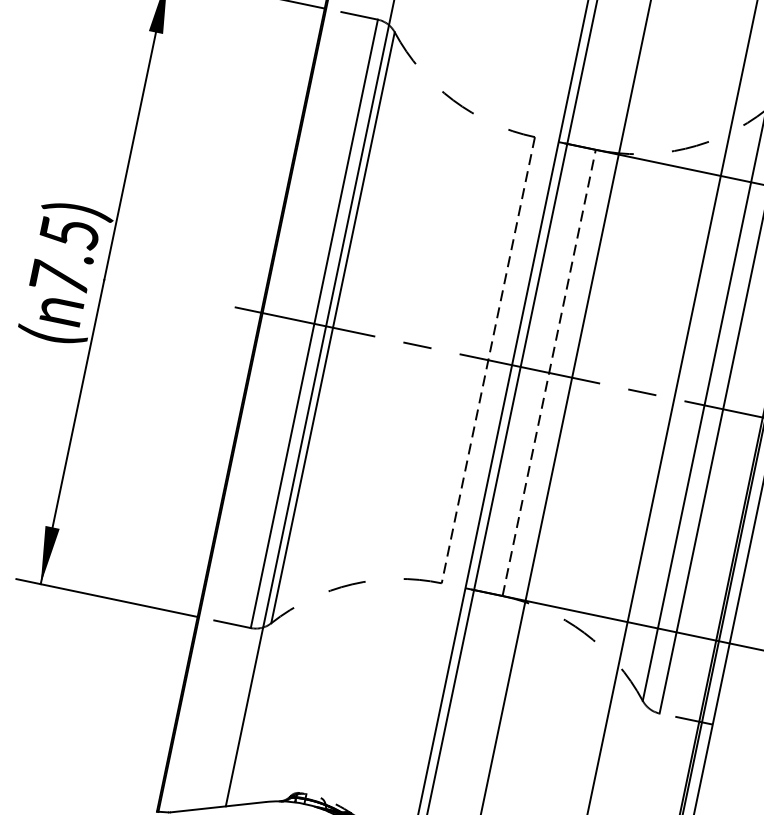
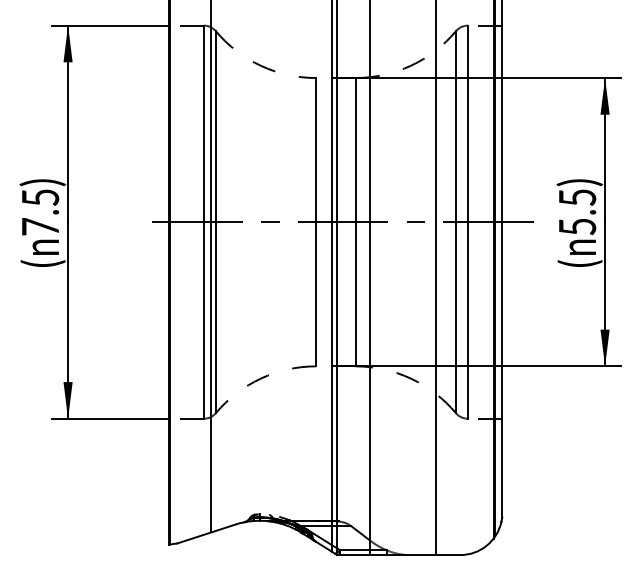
line: (488, 360) -> (316, 222), dashed -> solid
line: (549, 371) -> (355, 221), dashed -> solid

